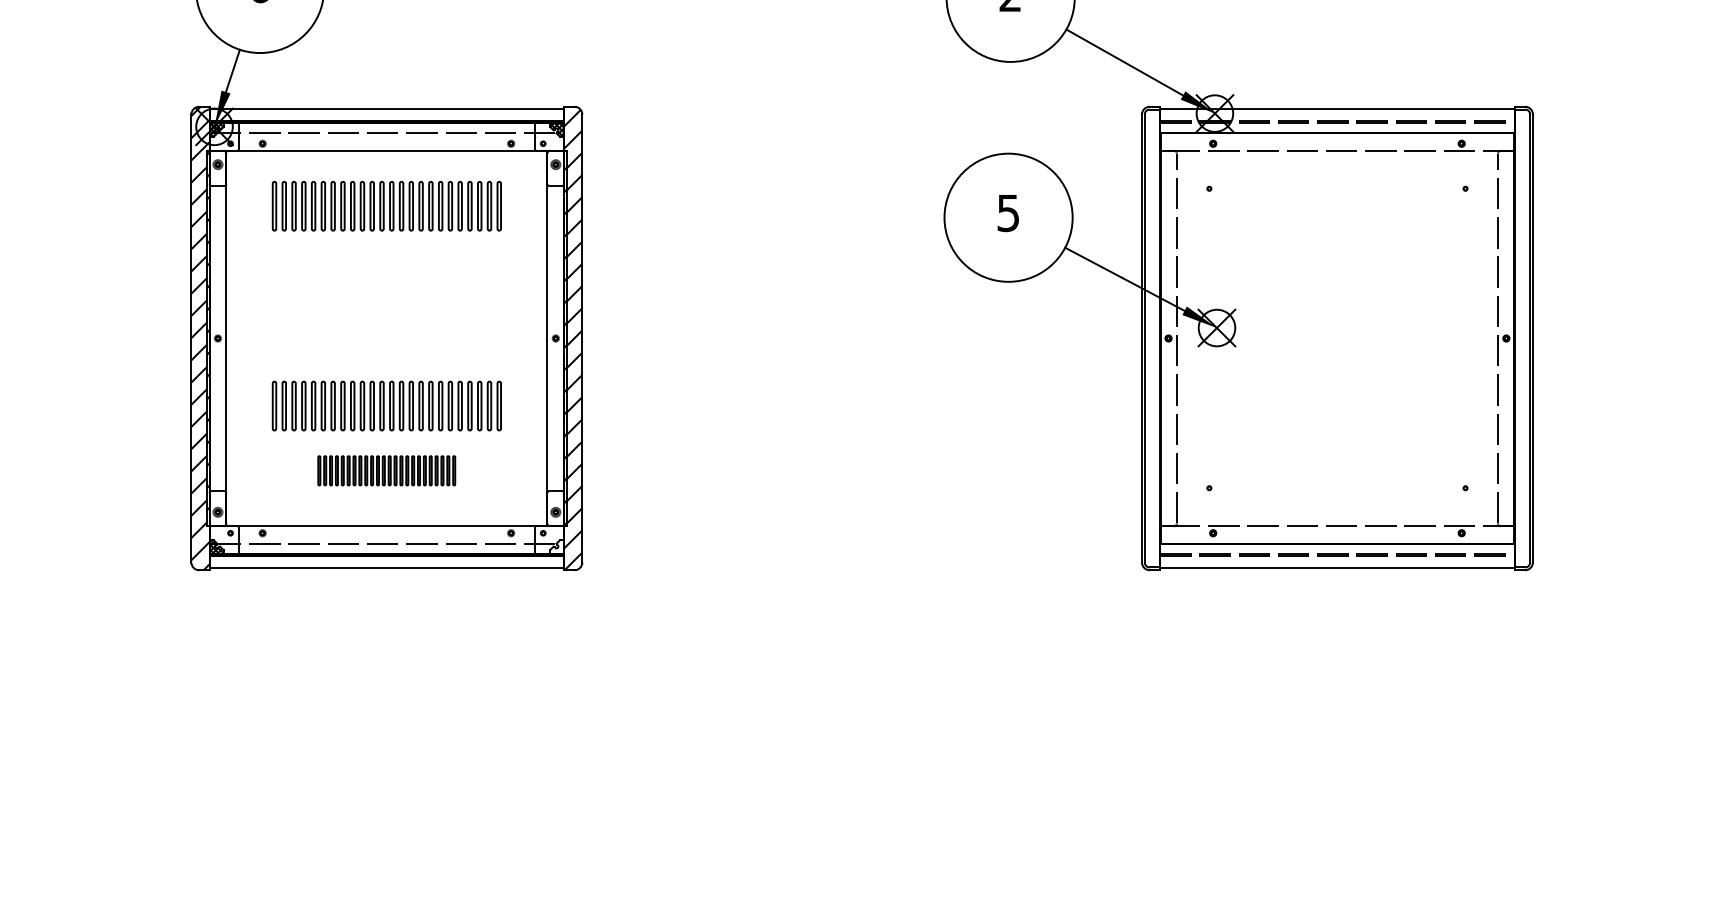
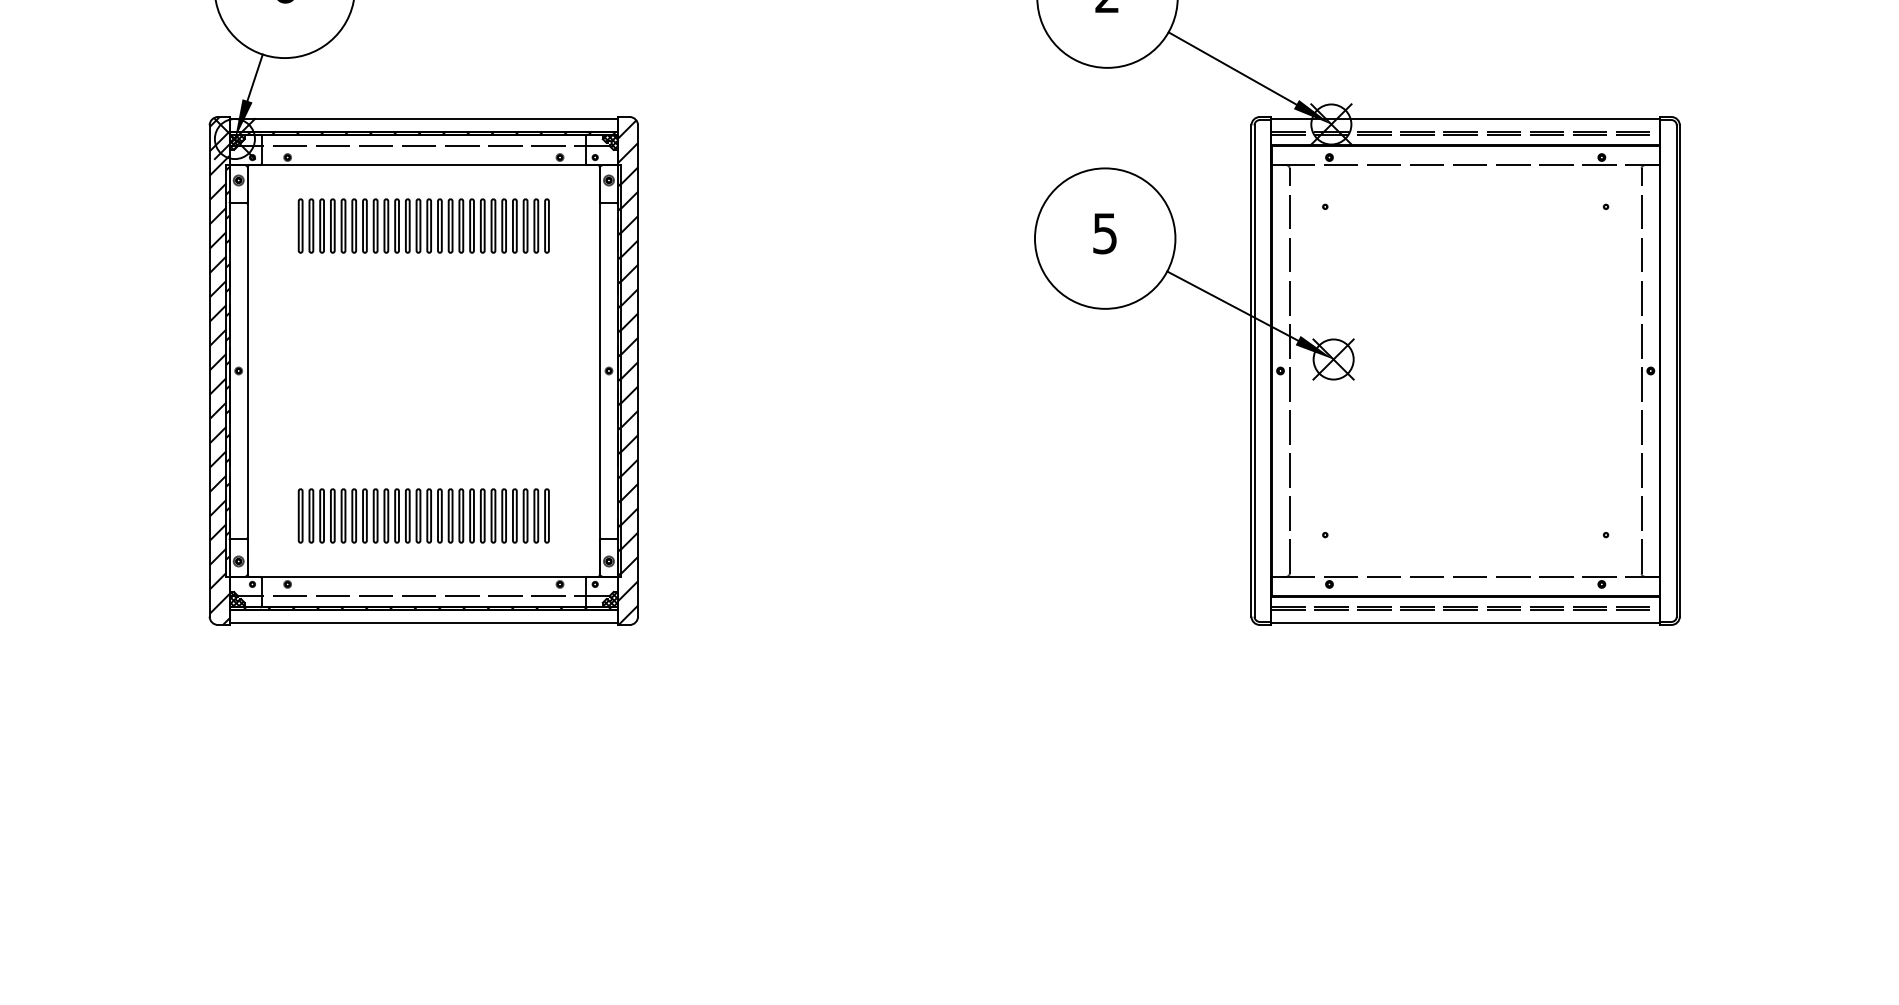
part: (386, 405) -> (423, 444), removed
part: (386, 470) -> (423, 515), size x1.67
hatch: (557, 547) -> (610, 599), added

